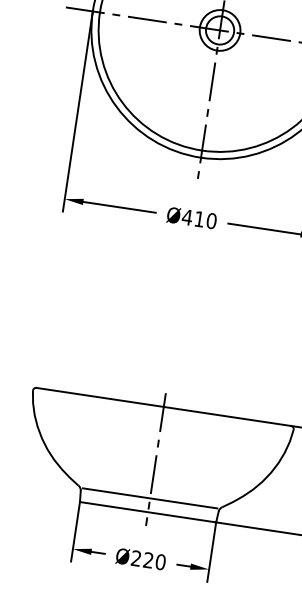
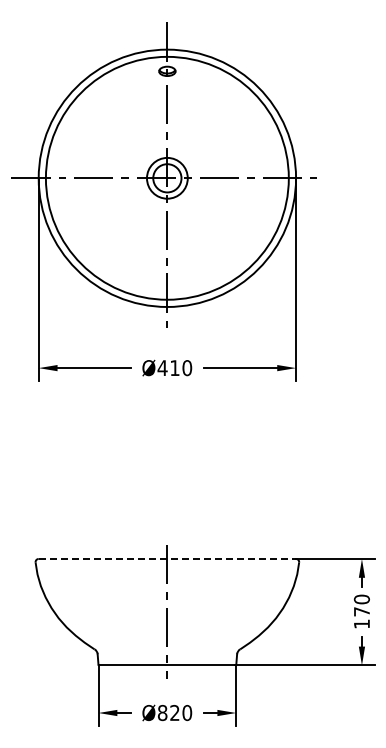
line: (163, 406) -> (167, 558), solid -> dashed
line: (150, 498) -> (167, 651), removed
text: (136, 559) -> (162, 713), Ø220 -> Ø820

